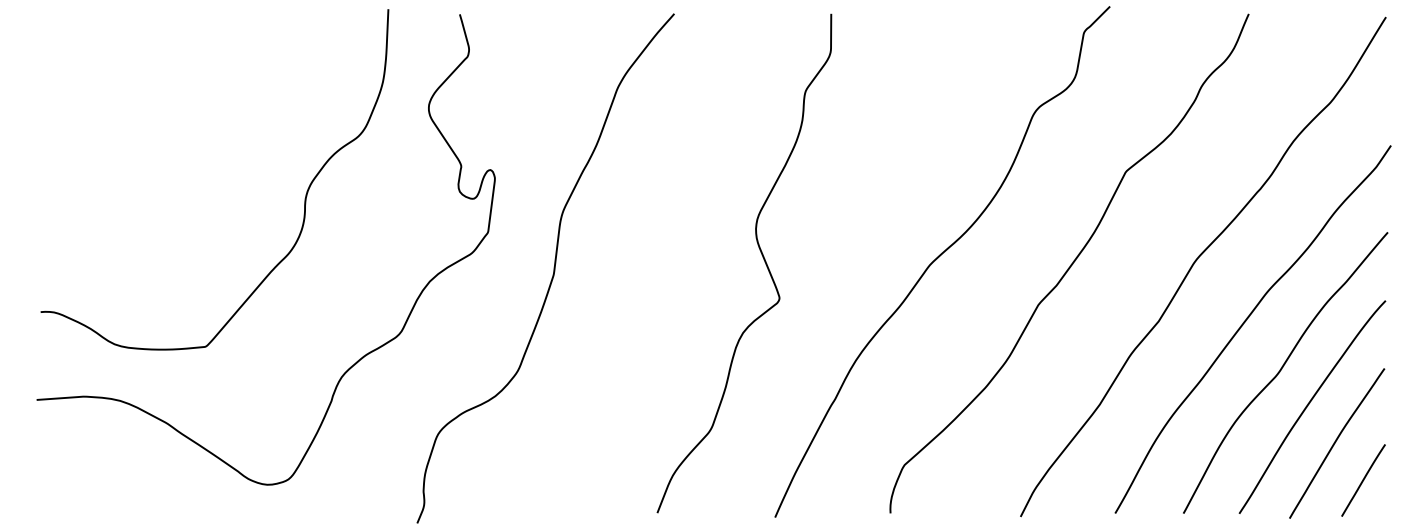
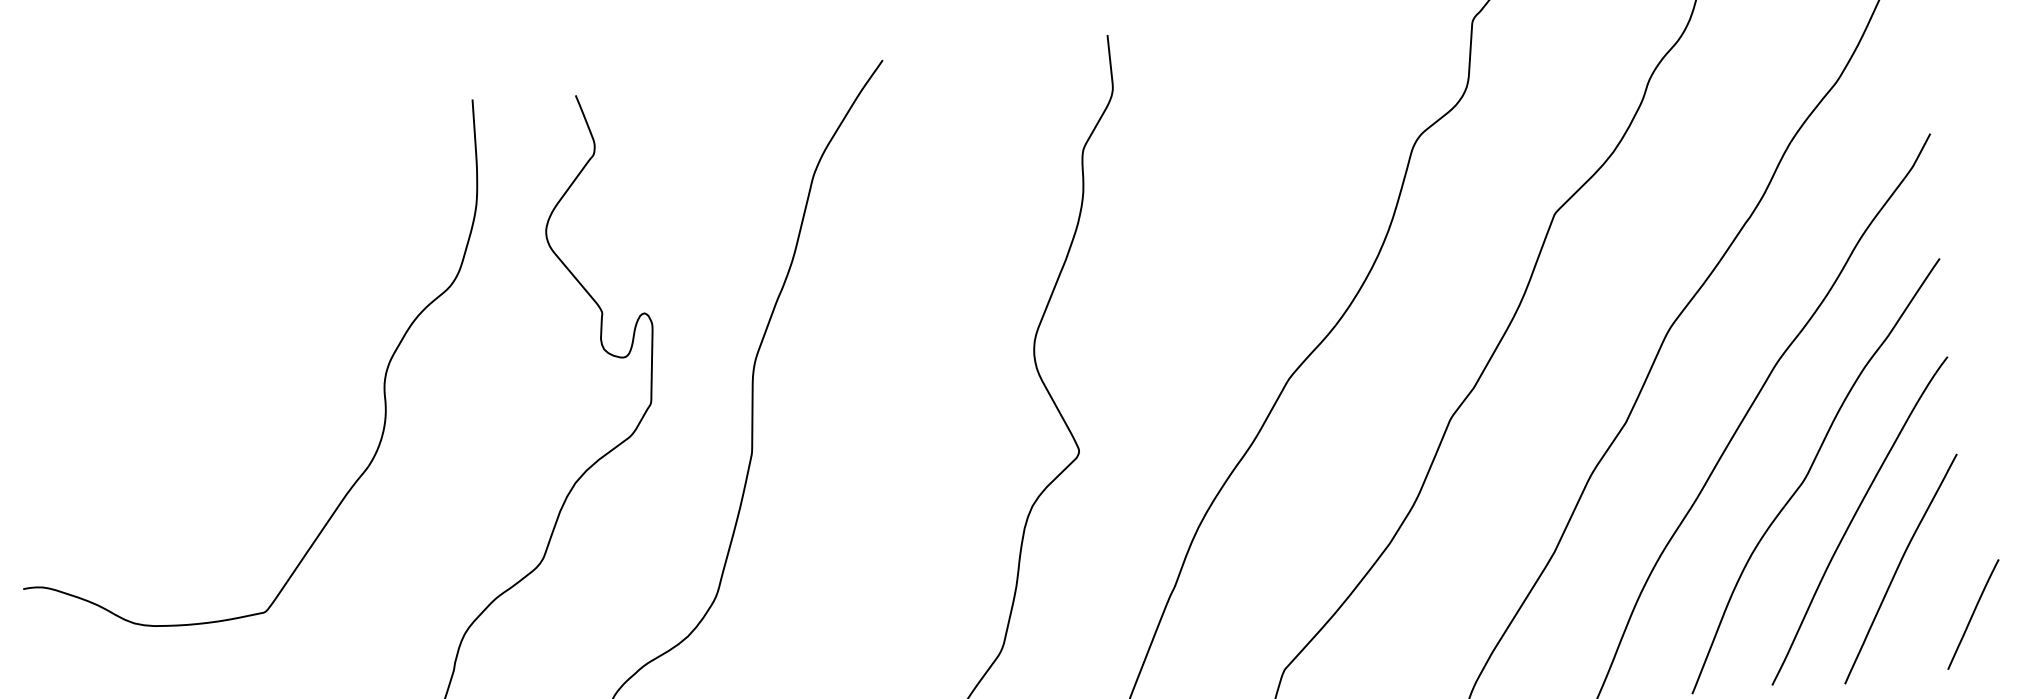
line: (1363, 480) -> (1973, 614), moved

